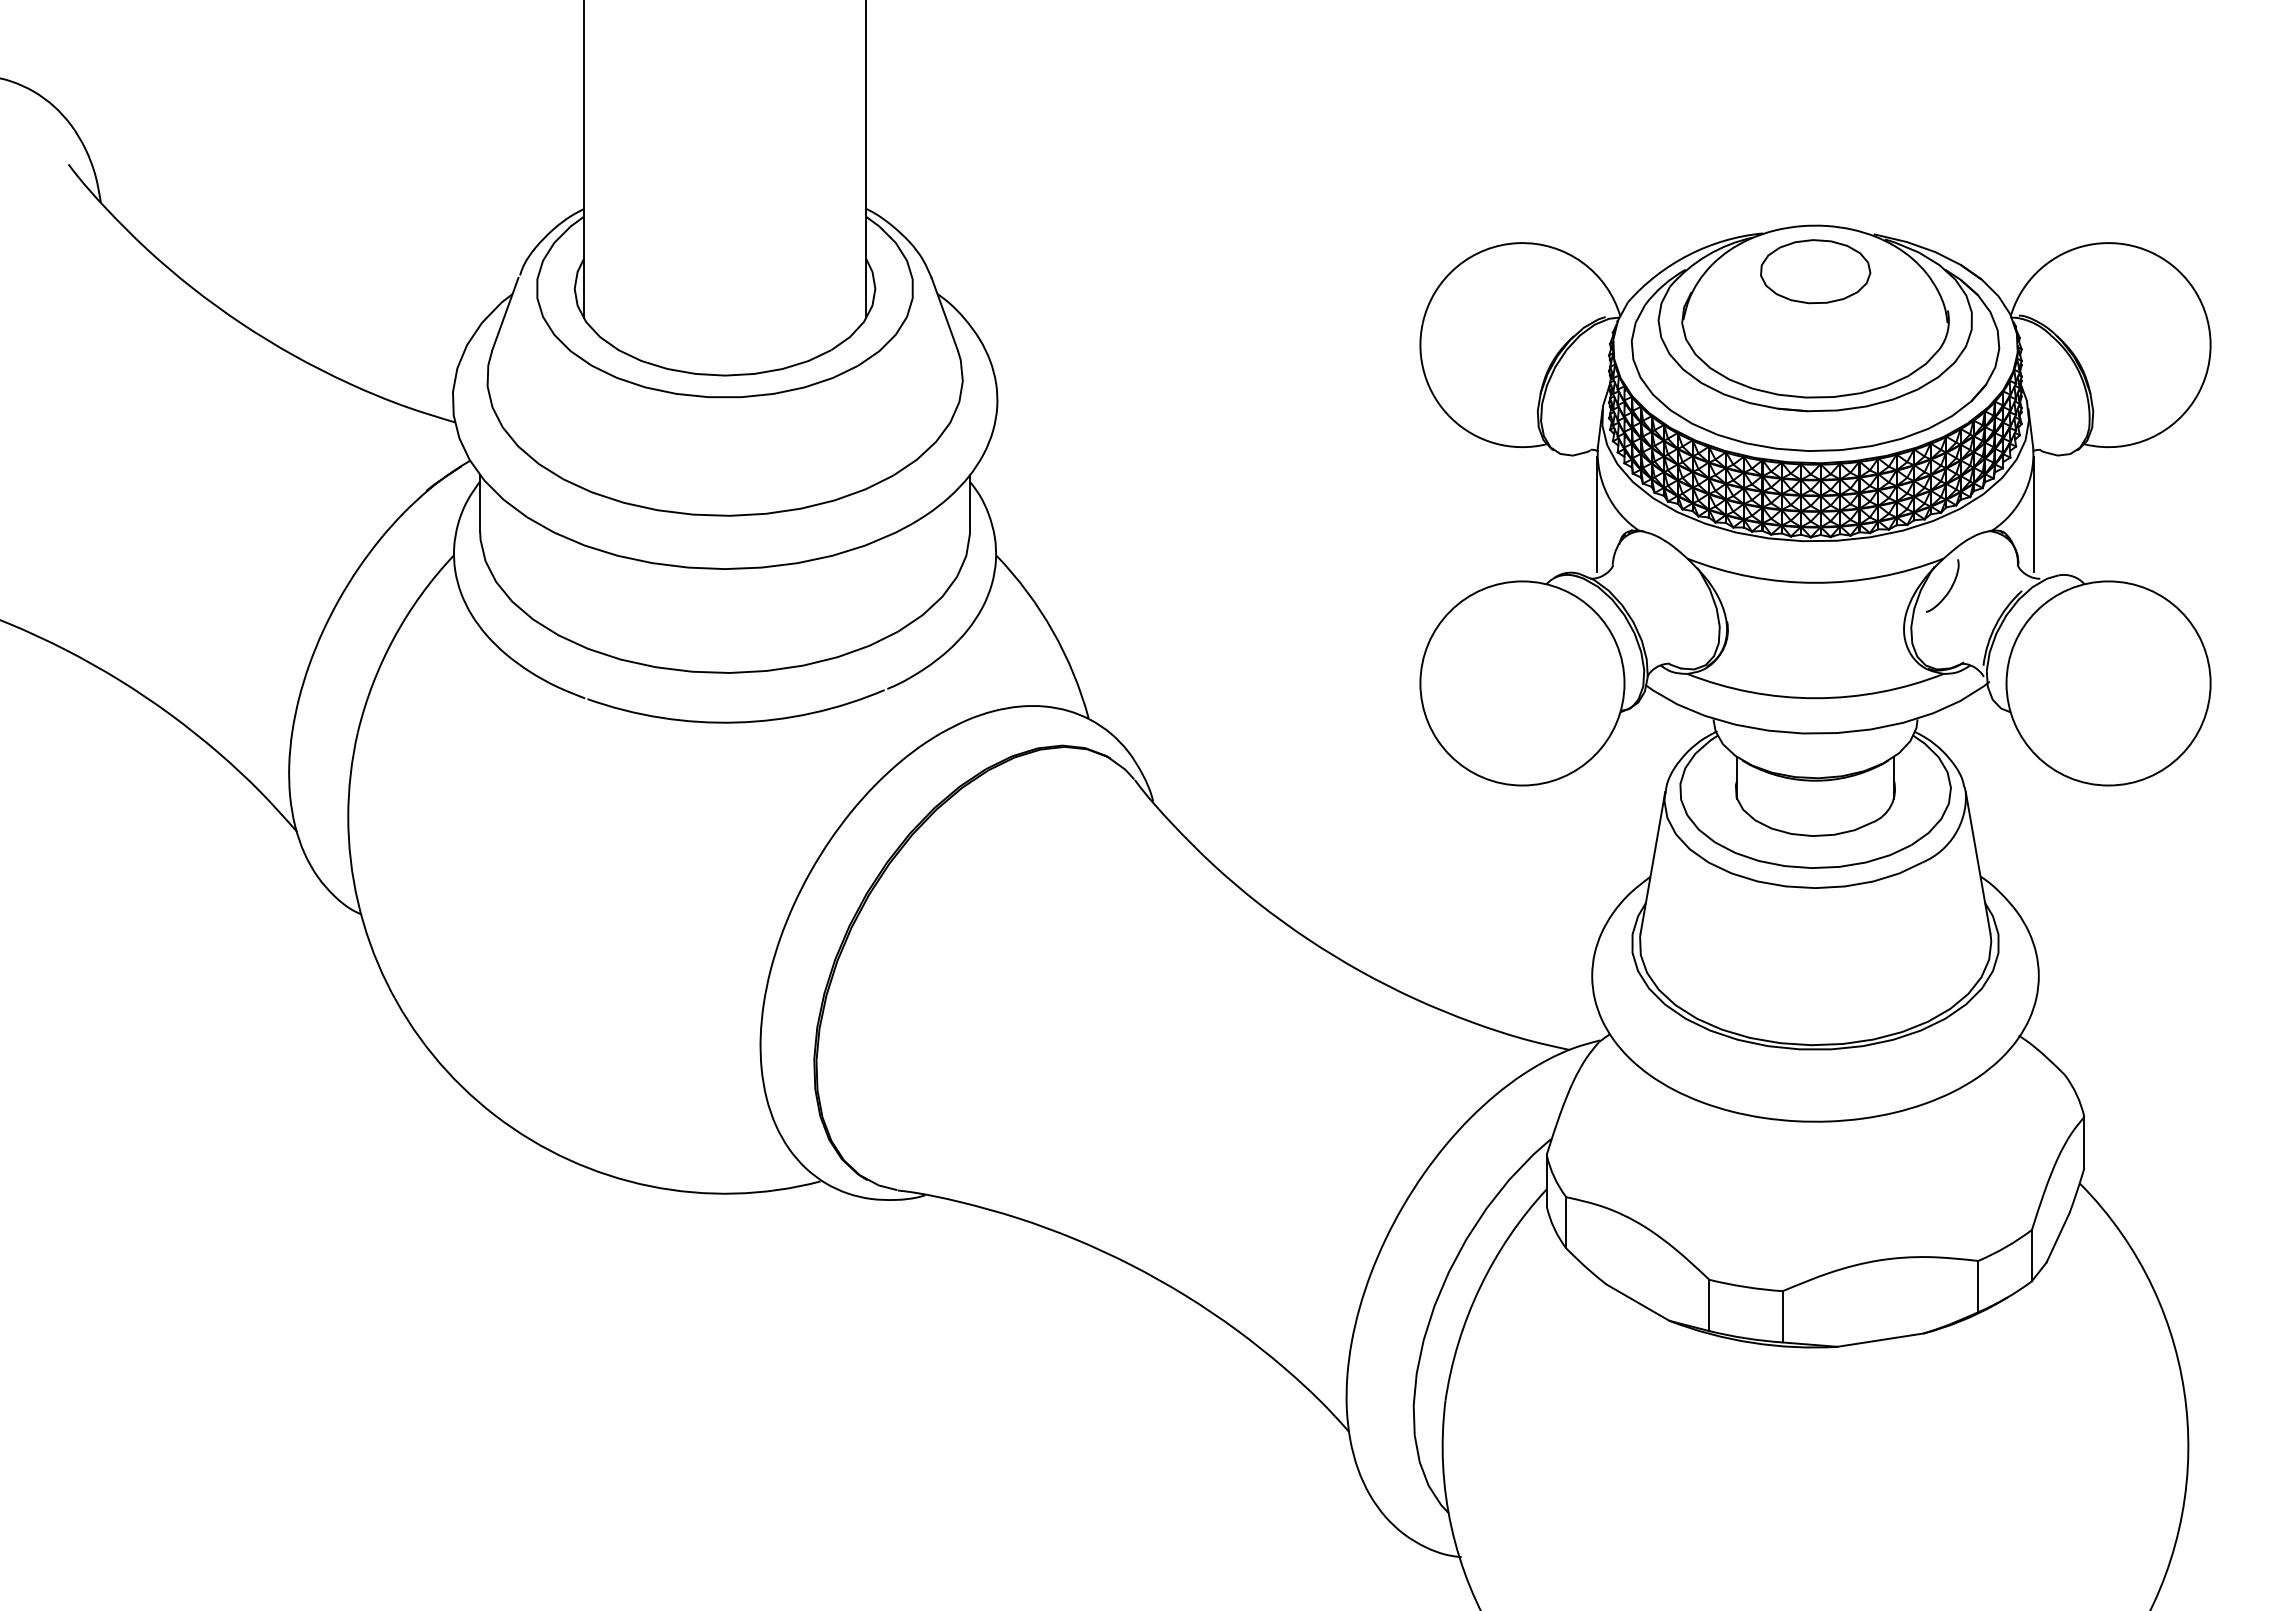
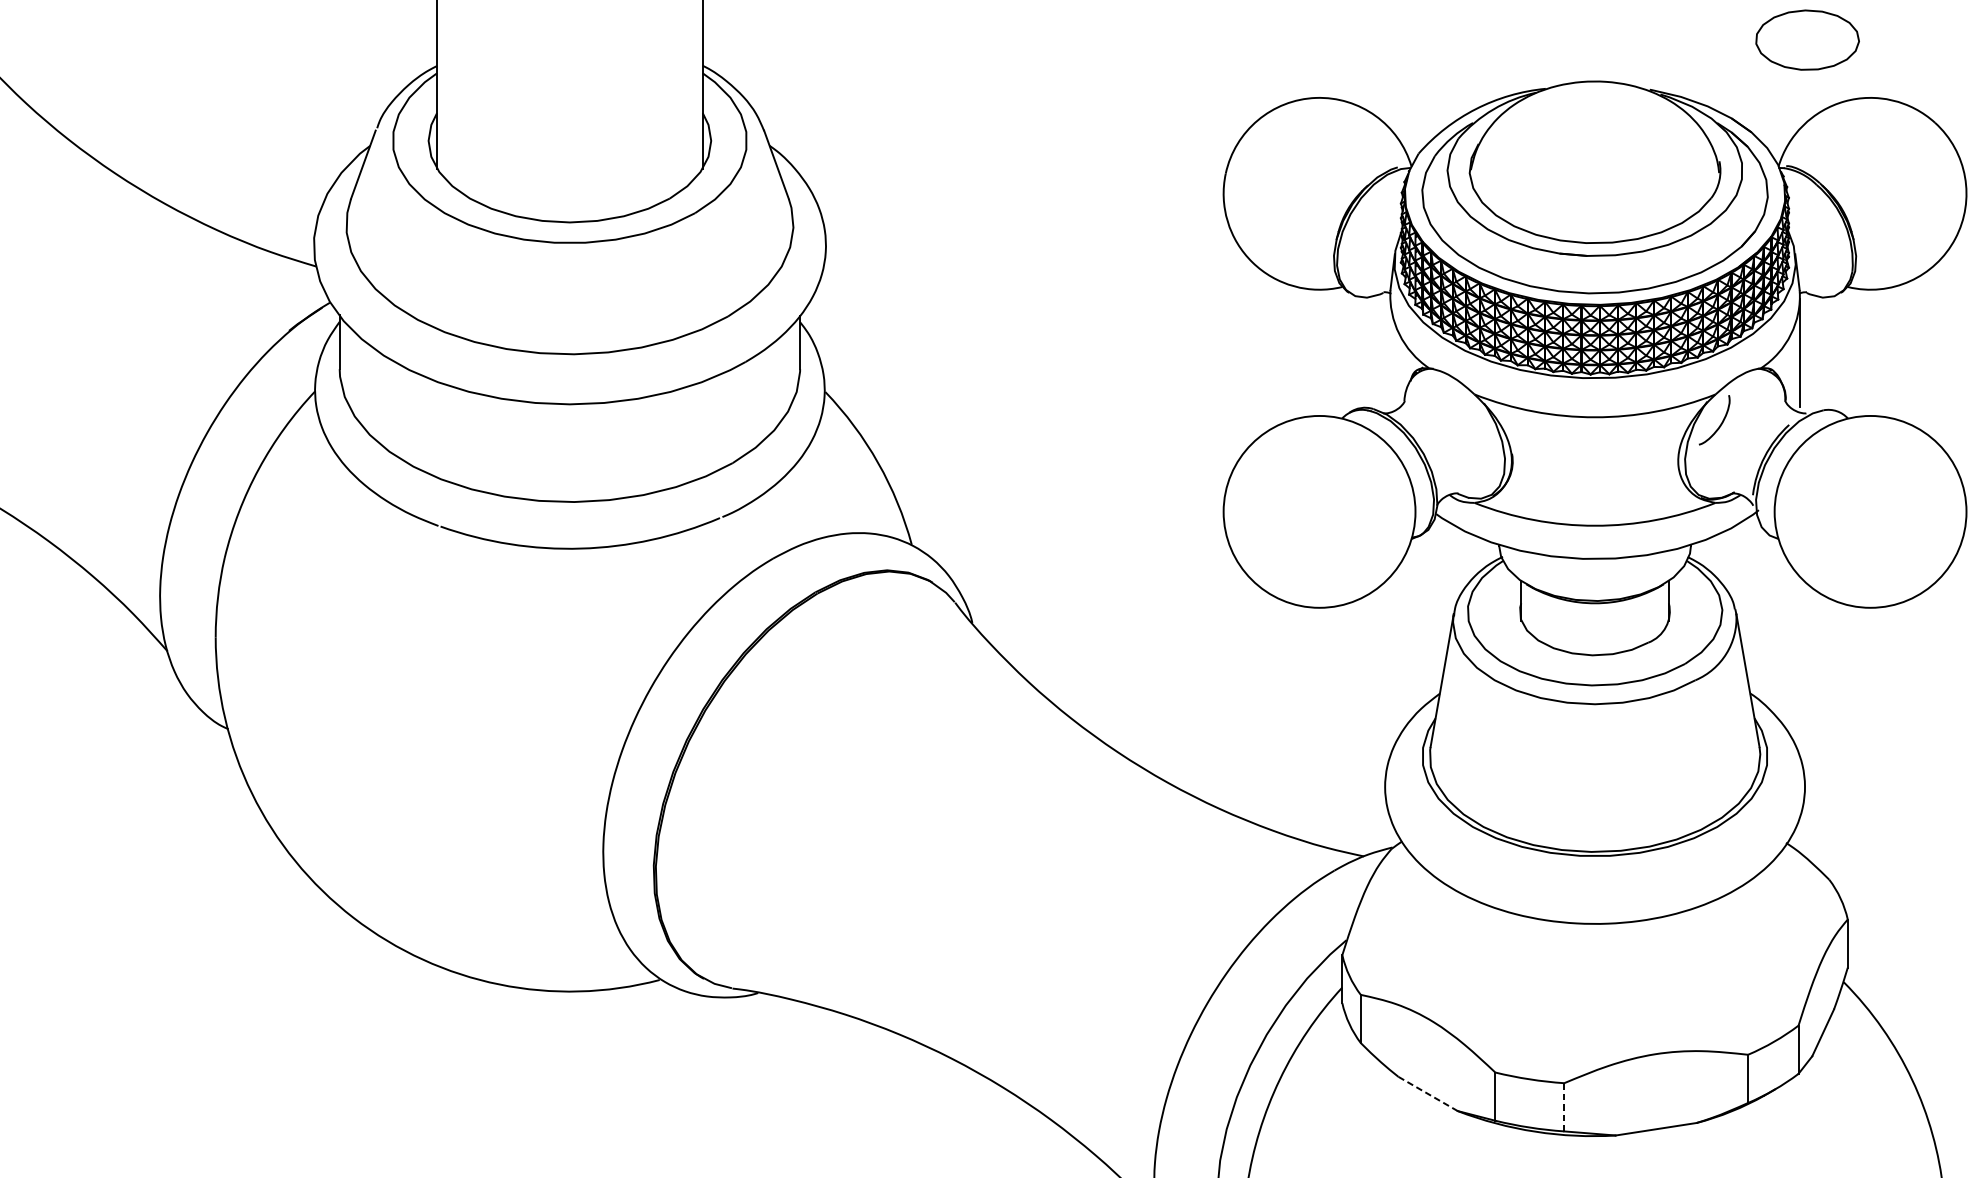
part: (1815, 271) -> (1807, 39), moved
line: (1597, 513) -> (1390, 352), removed
line: (1638, 1302) -> (1428, 1093), solid -> dashed
line: (1782, 1316) -> (1564, 1107), solid -> dashed

